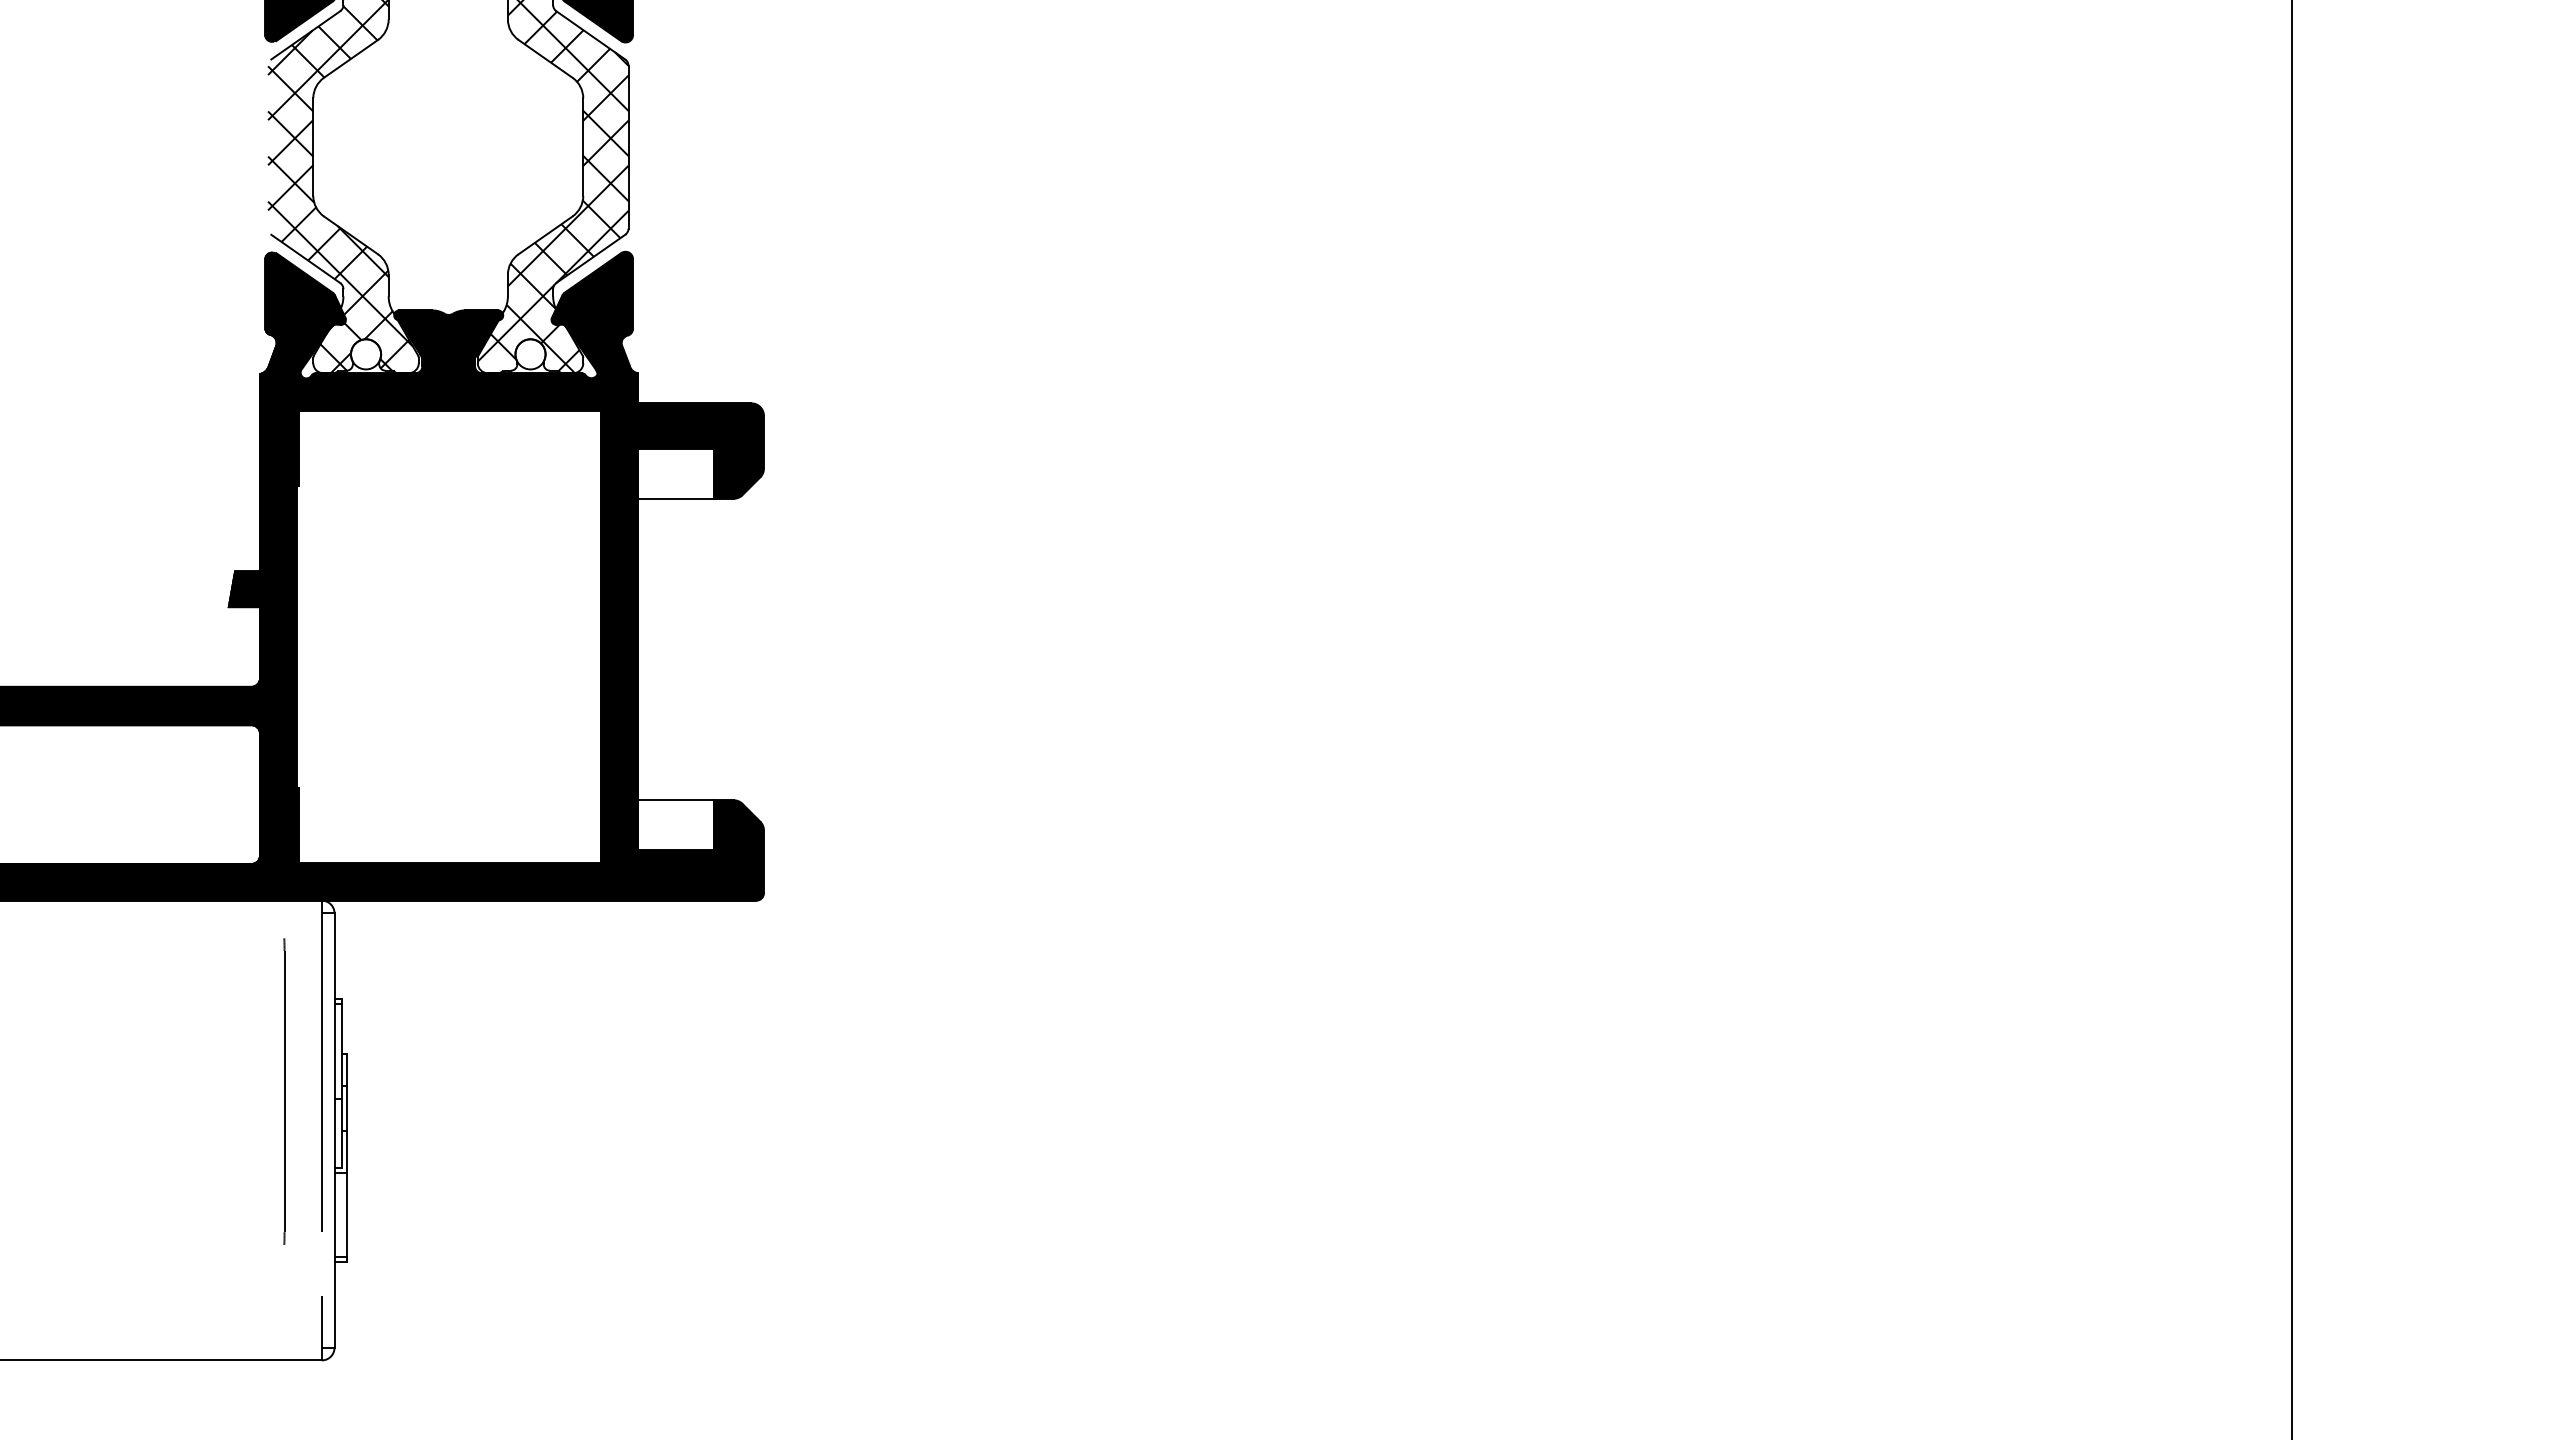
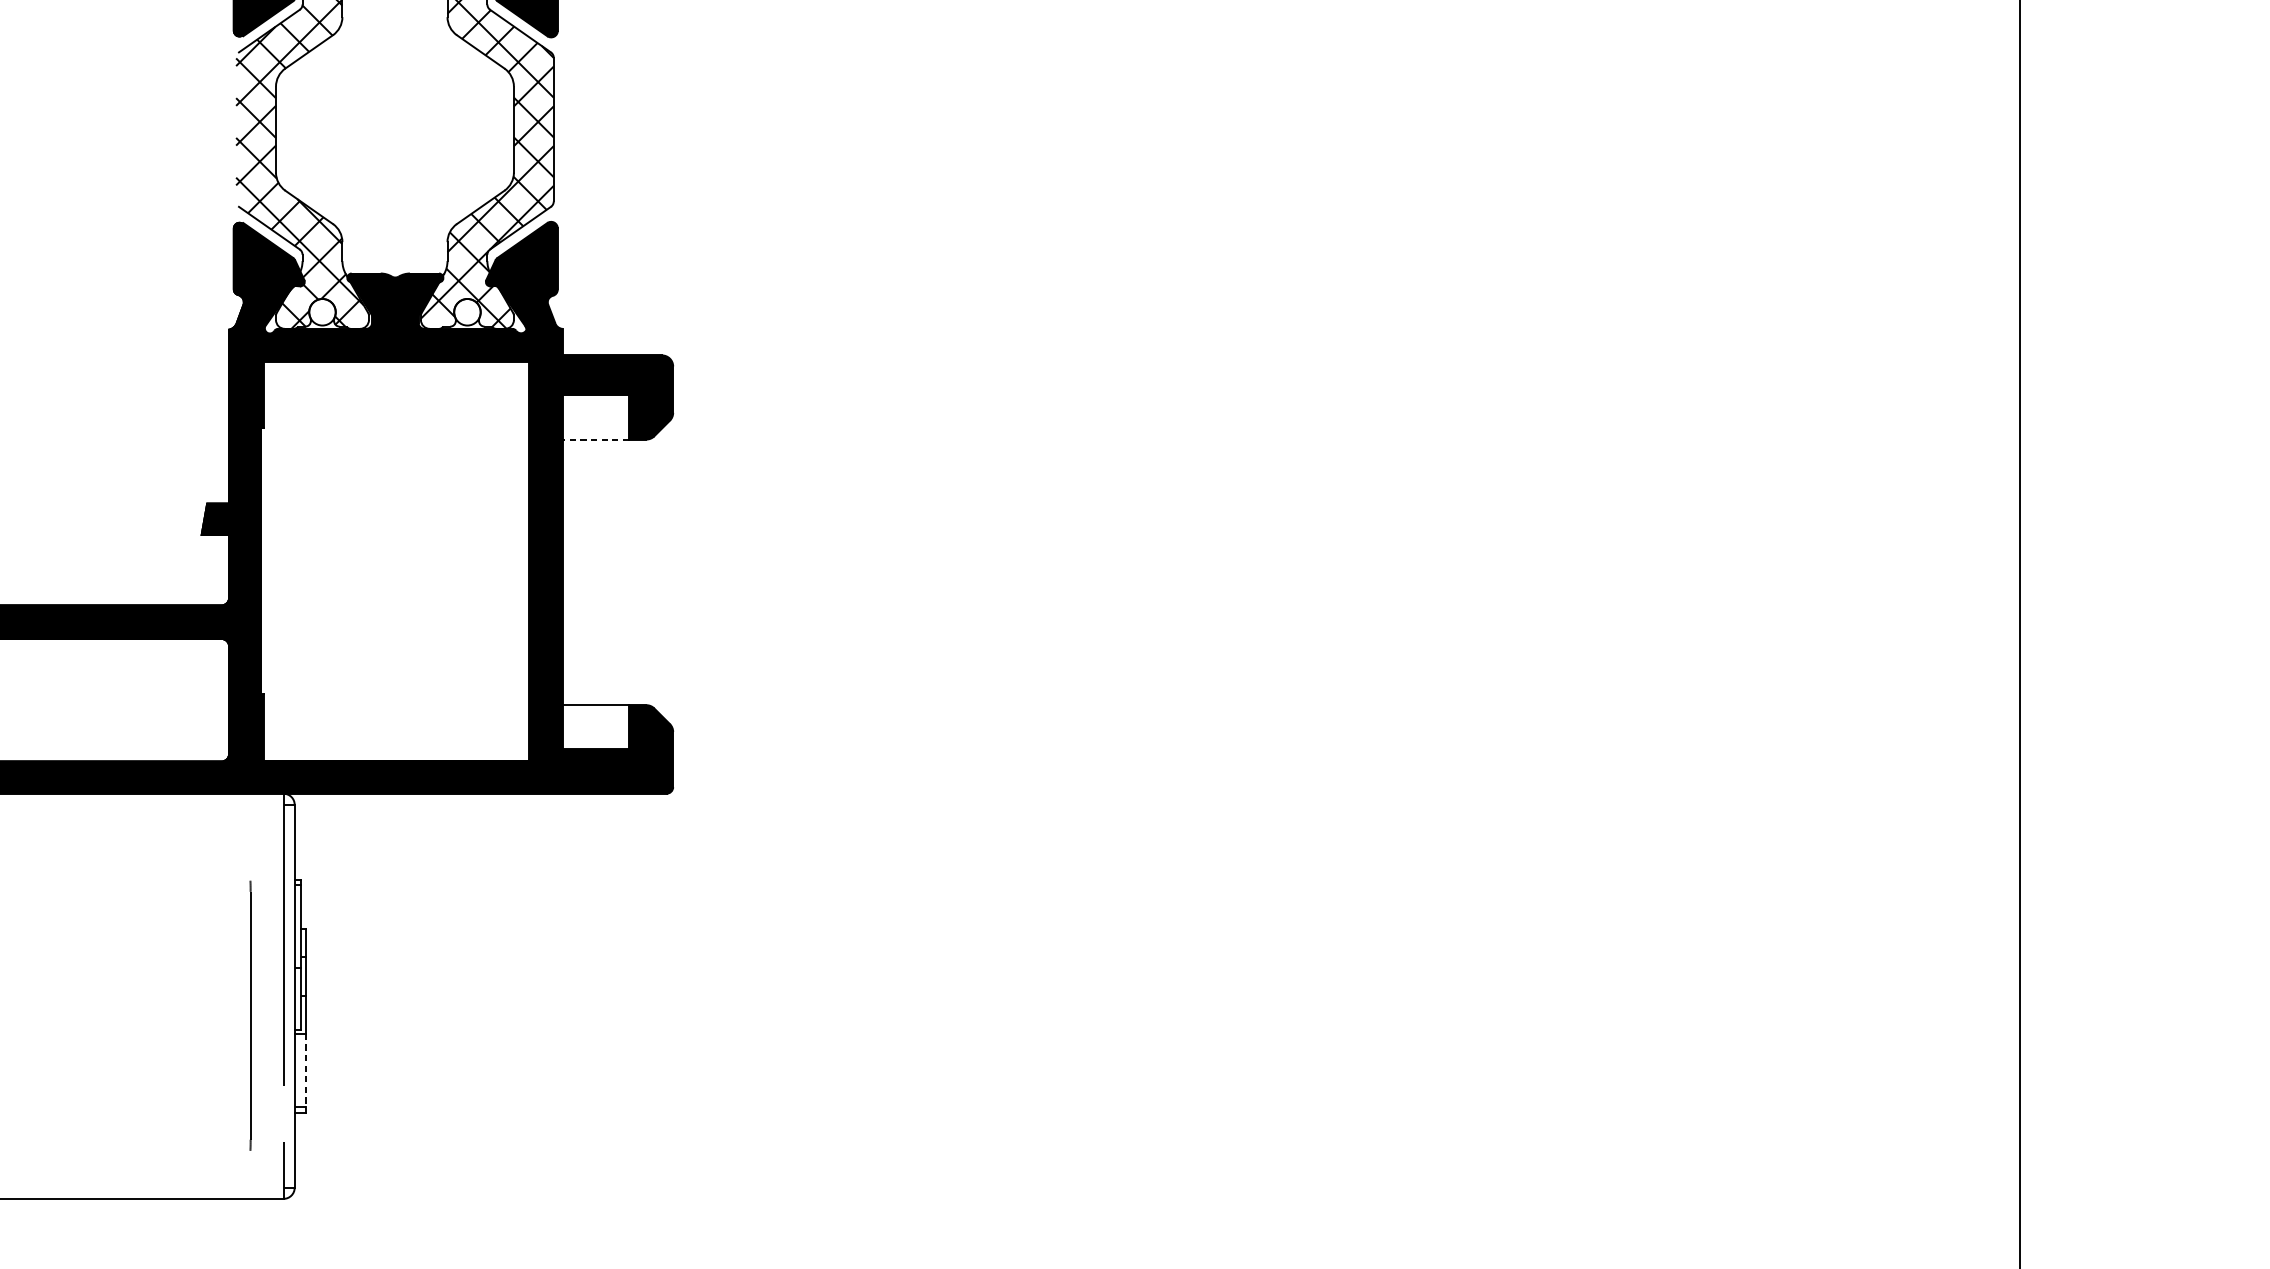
line: (676, 498) -> (596, 439), solid -> dashed
line: (284, 1091) -> (250, 1015), moved
line: (347, 1214) -> (306, 1070), solid -> dashed

